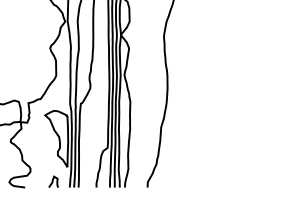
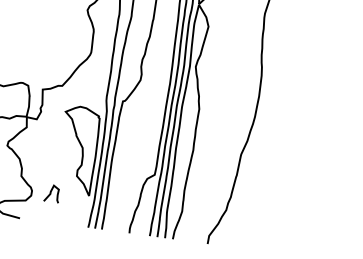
curve: (53, 181) -> (52, 192), moved

